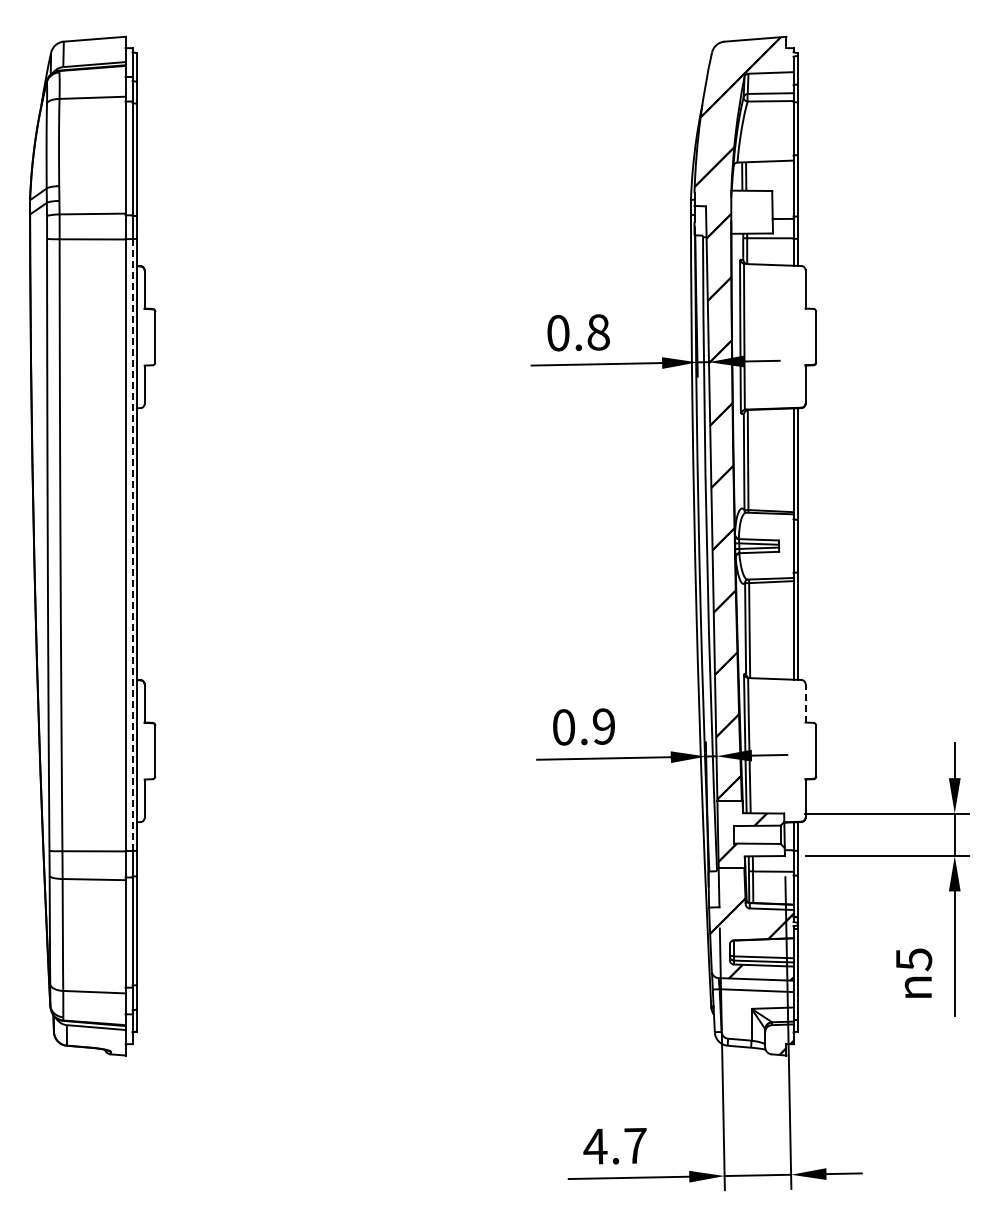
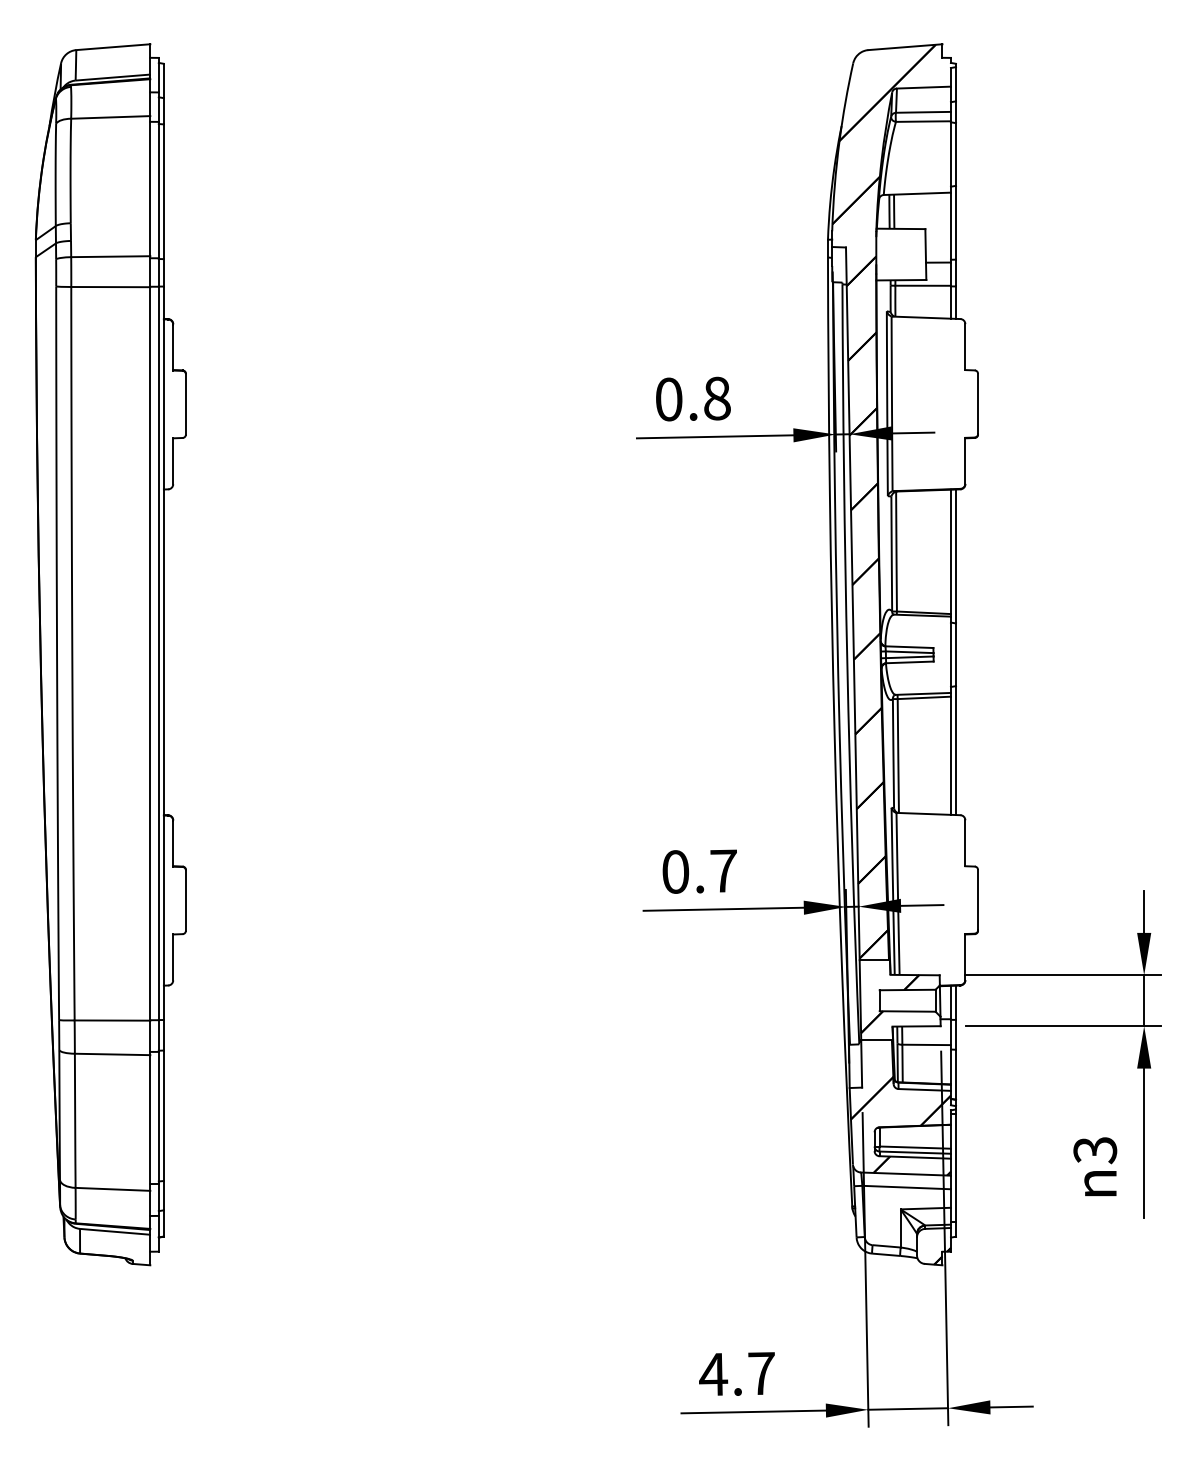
line: (132, 545) -> (158, 653), dashed -> solid
line: (805, 702) -> (965, 842), dashed -> solid
text: (603, 726) -> (723, 870), 0.9 -> 0.7
text: (913, 959) -> (1094, 1150), 5 -> 3

